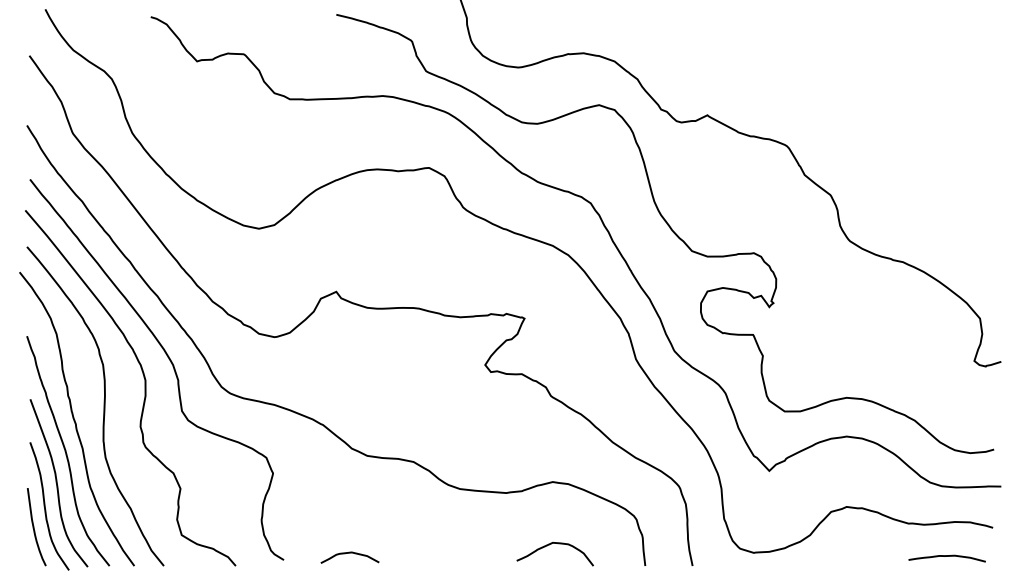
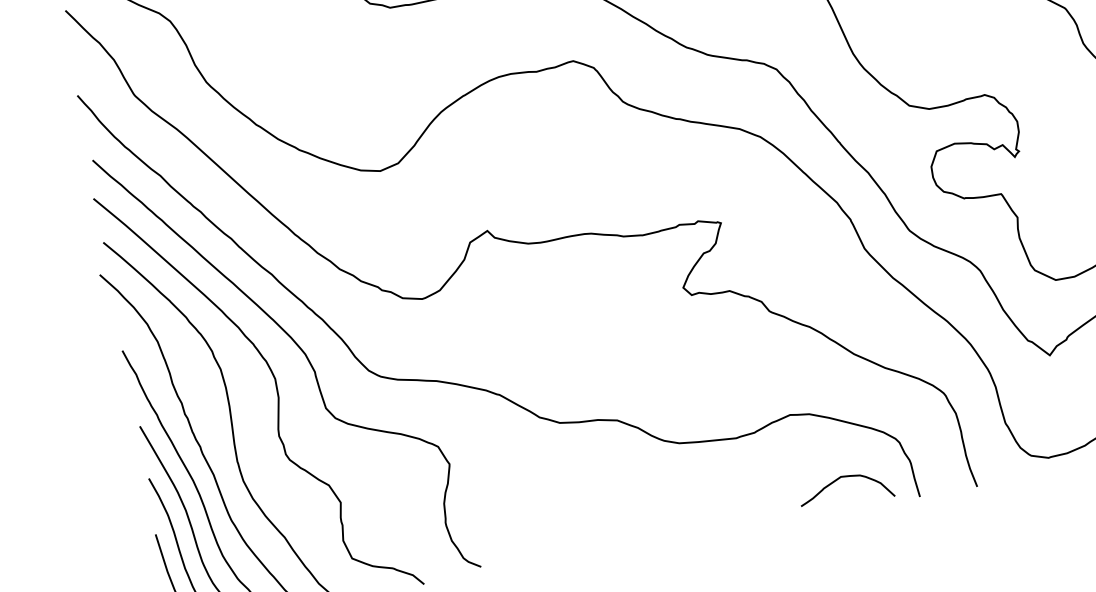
curve: (549, 545) -> (837, 480), moved
curve: (349, 553) -> (559, 544), removed

